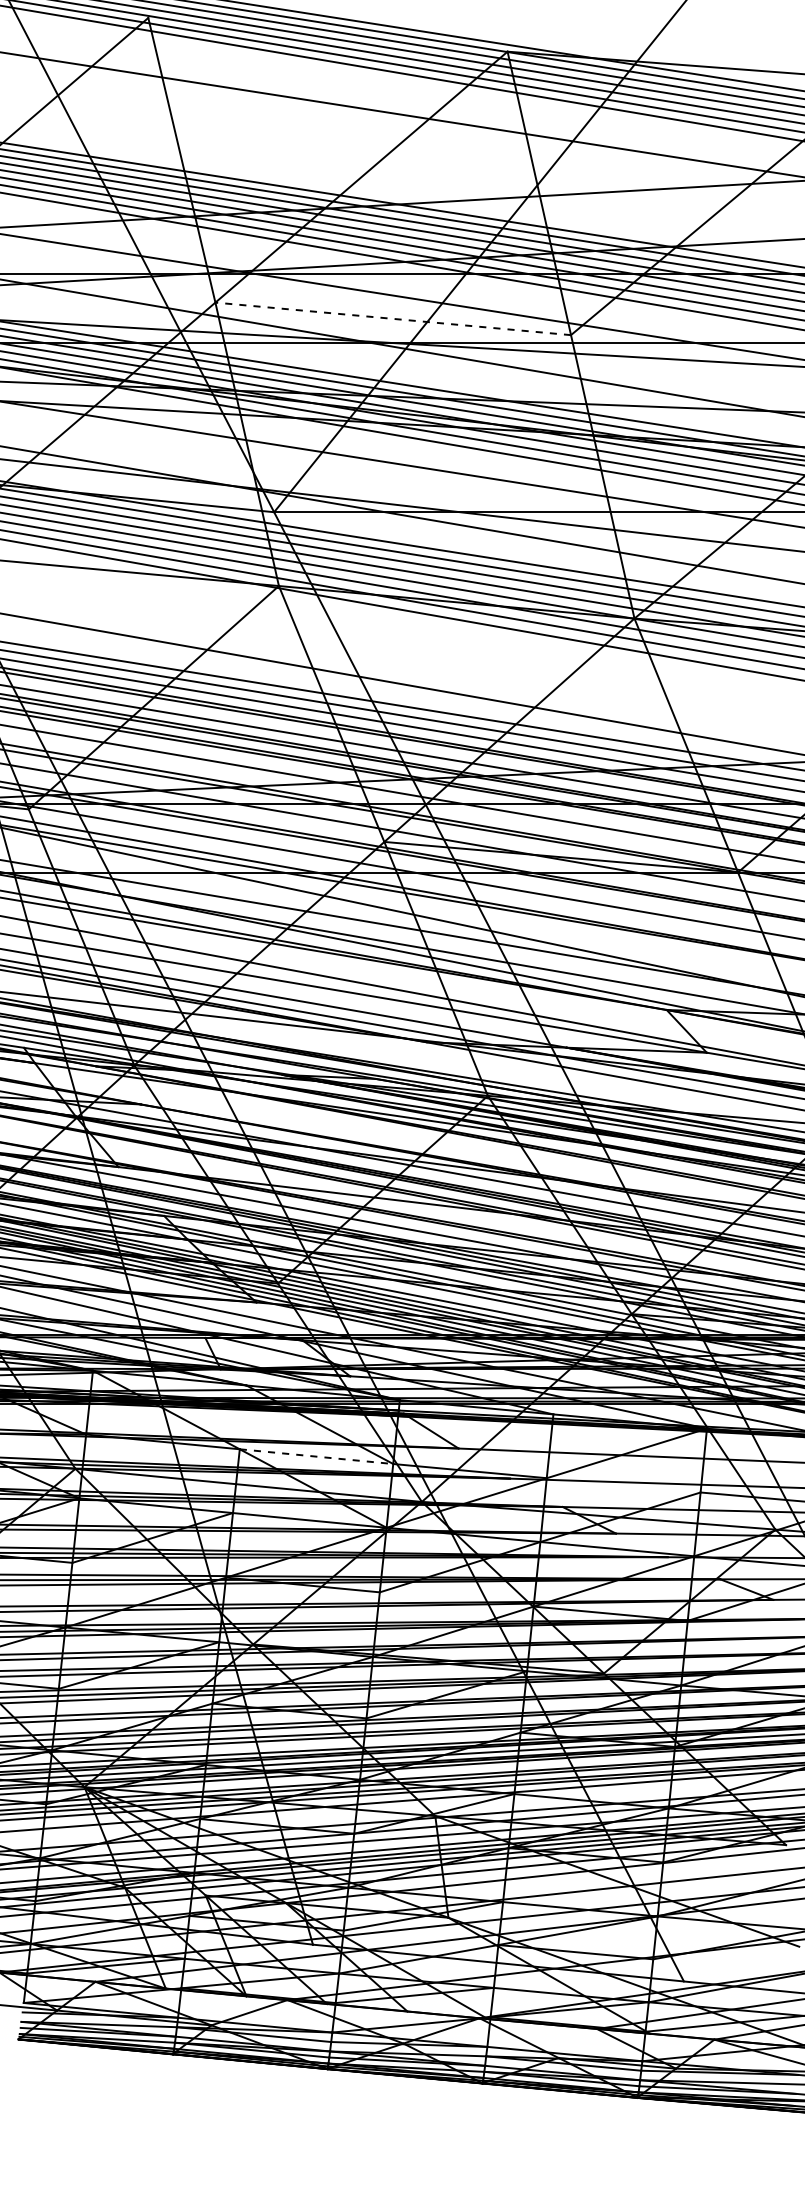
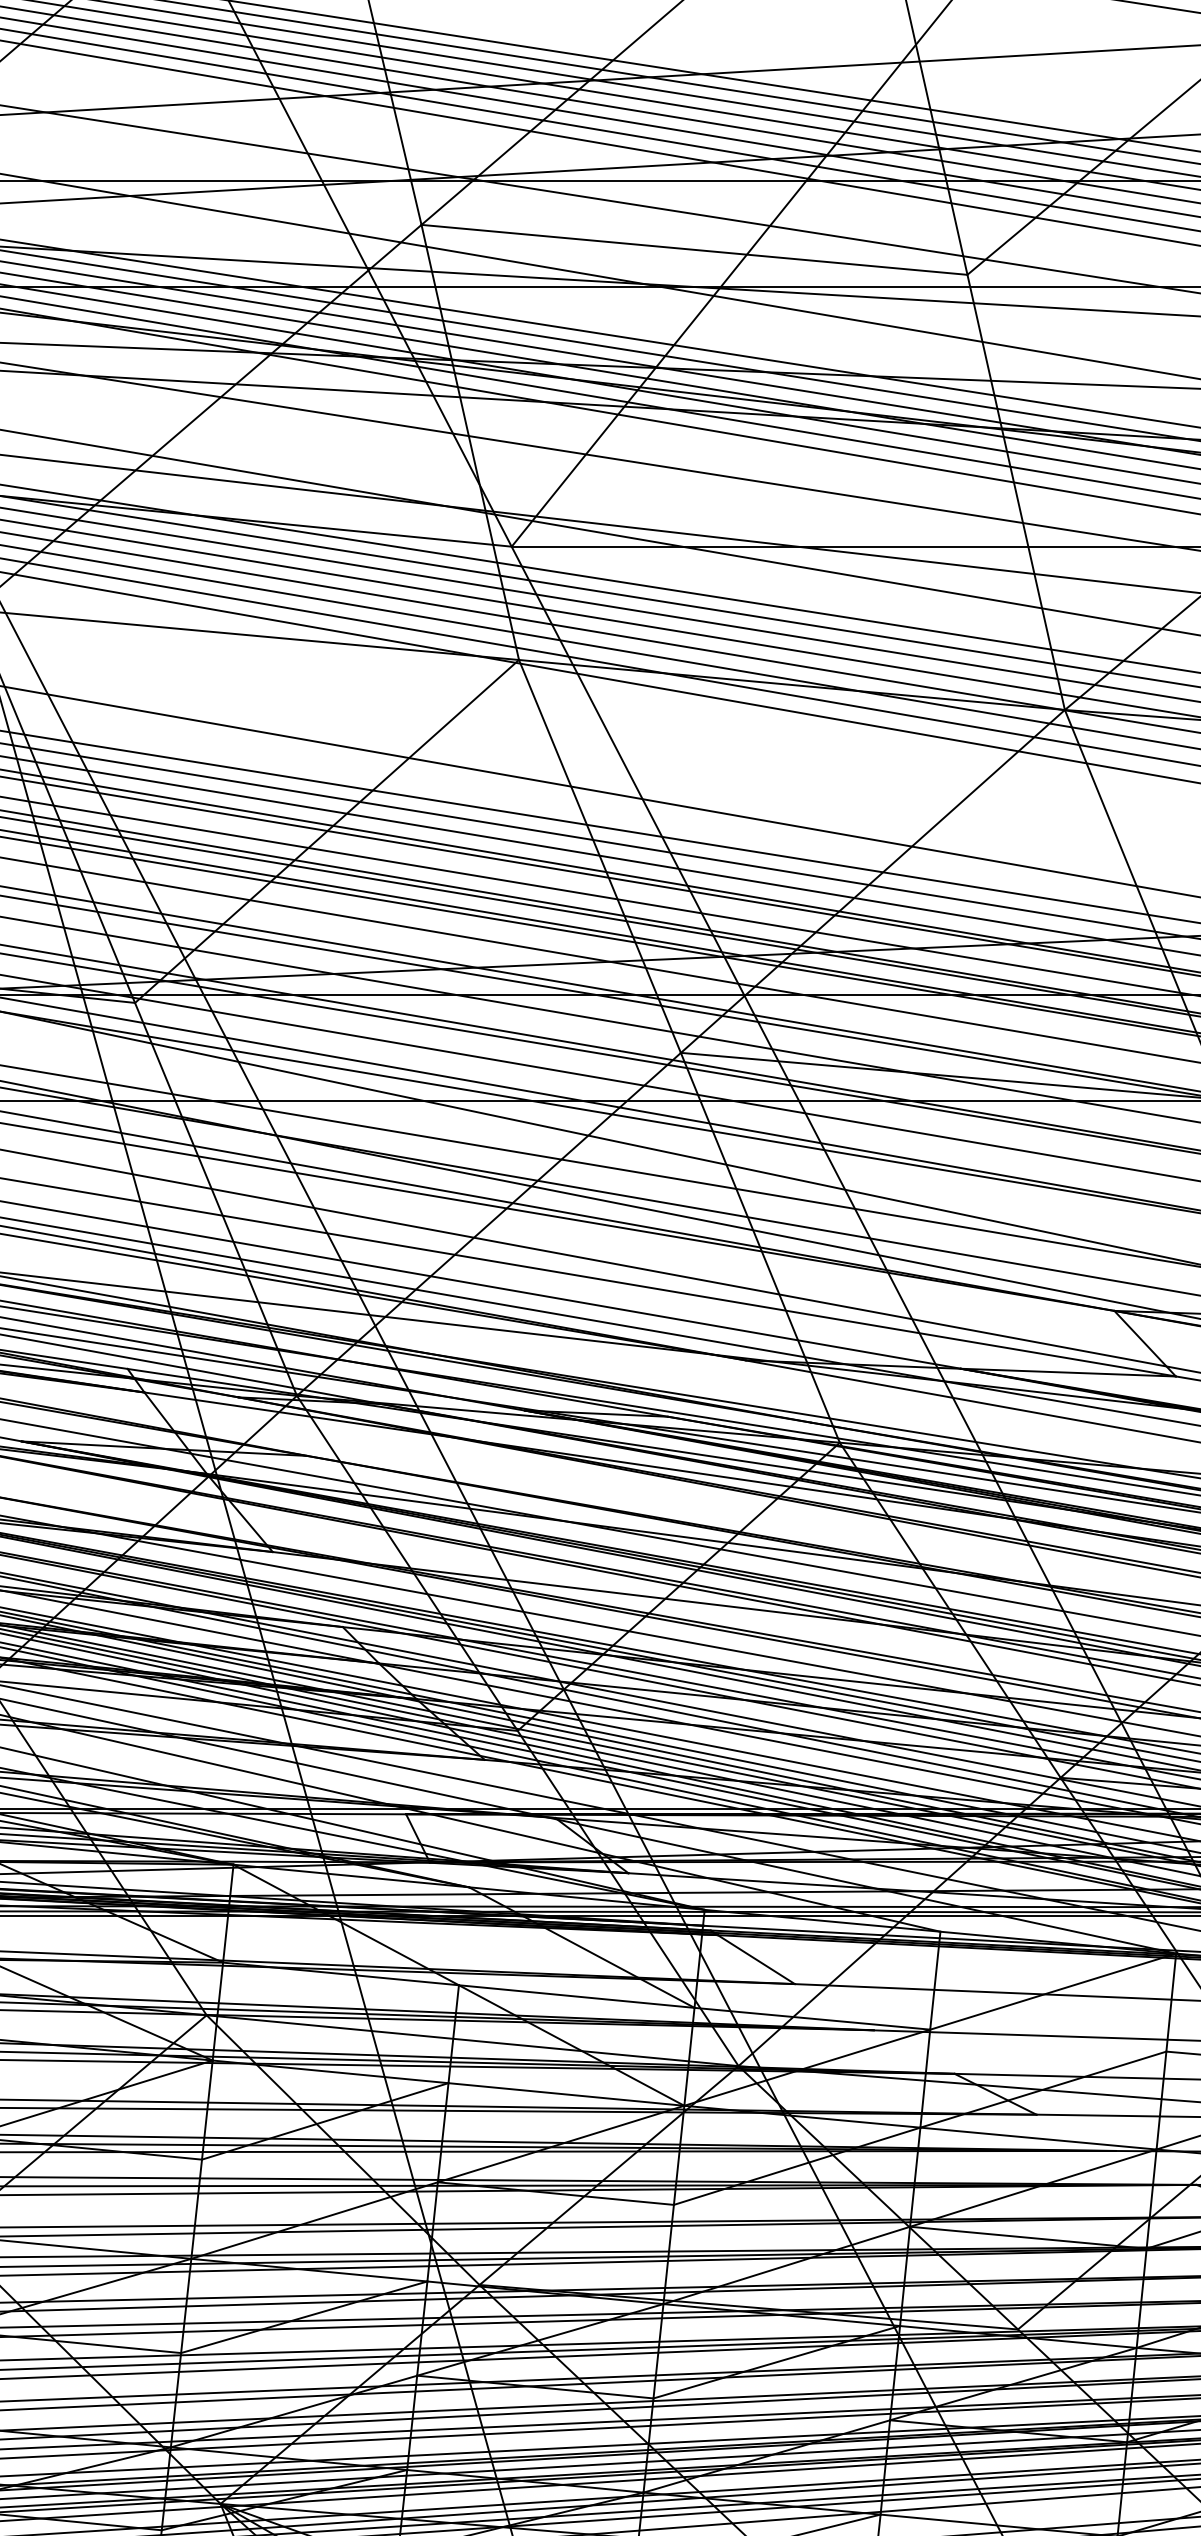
line: (393, 318) -> (694, 249), dashed -> solid
line: (317, 1456) -> (578, 1996), dashed -> solid

